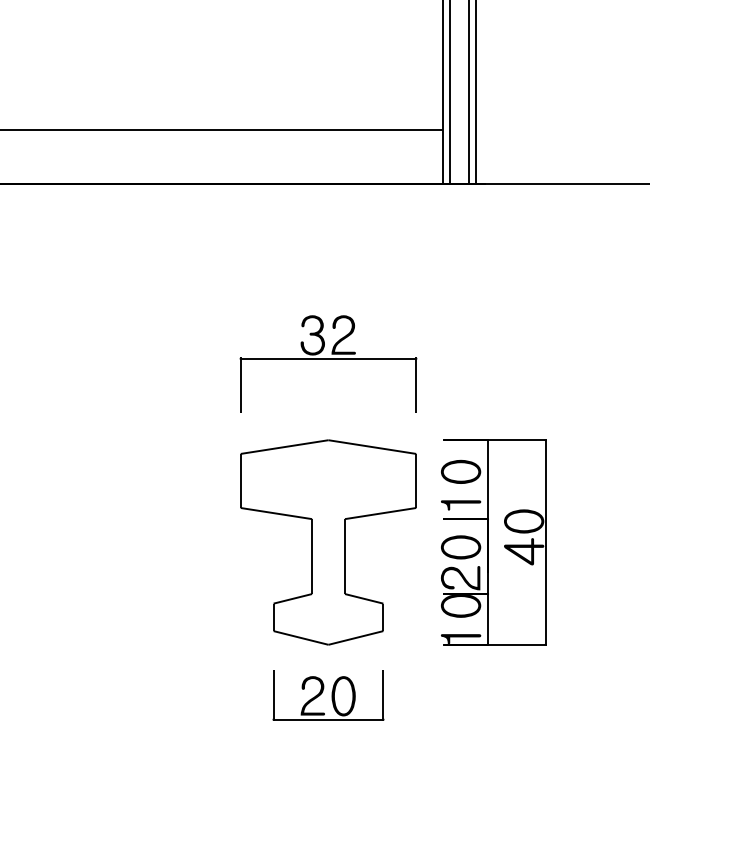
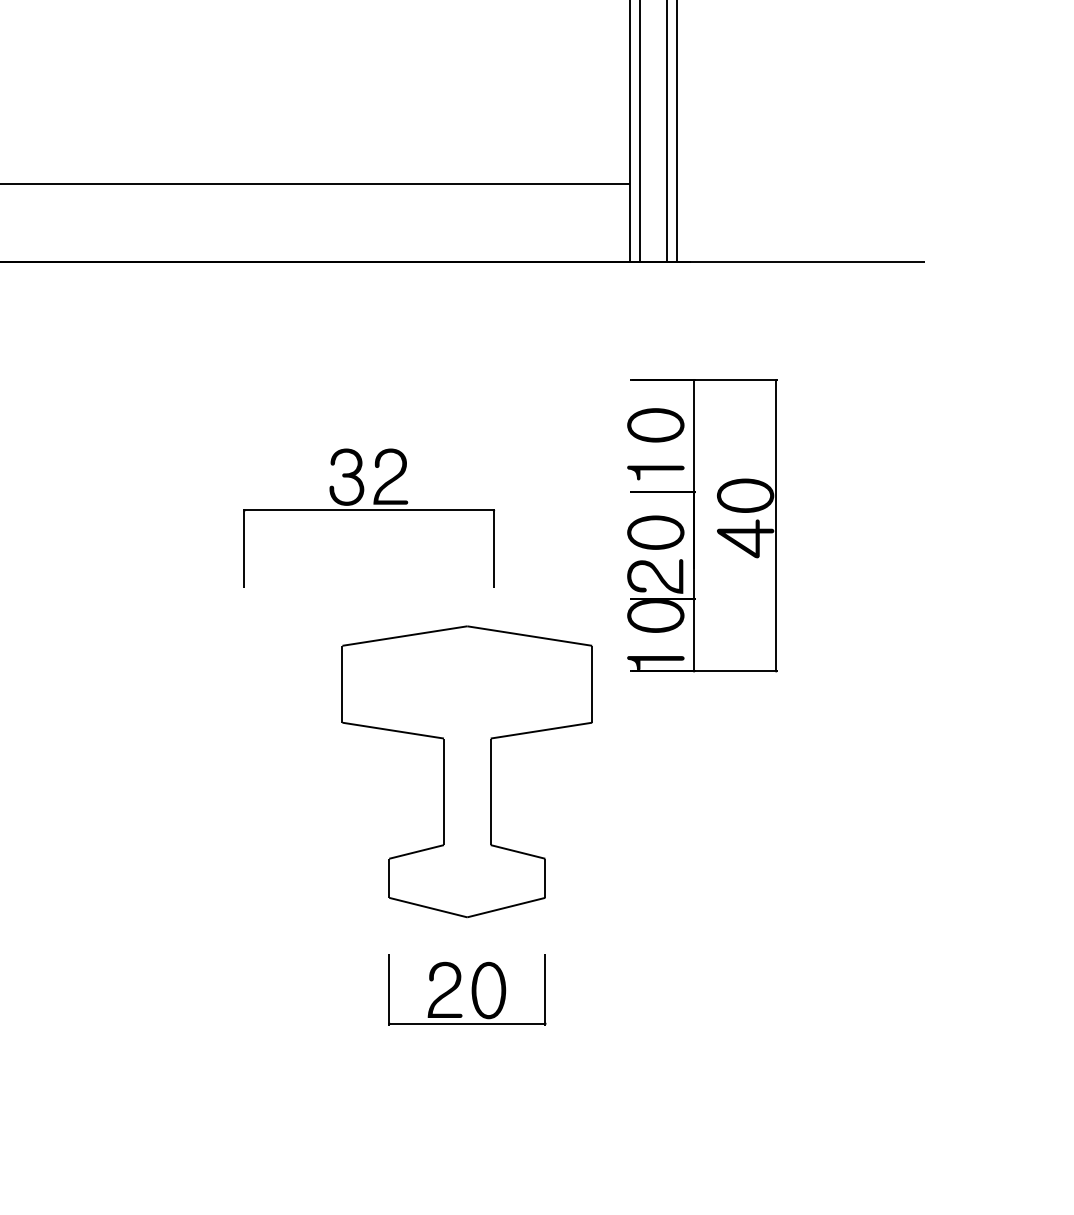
part: (328, 363) -> (369, 517), moved
part: (493, 542) -> (702, 525), moved

